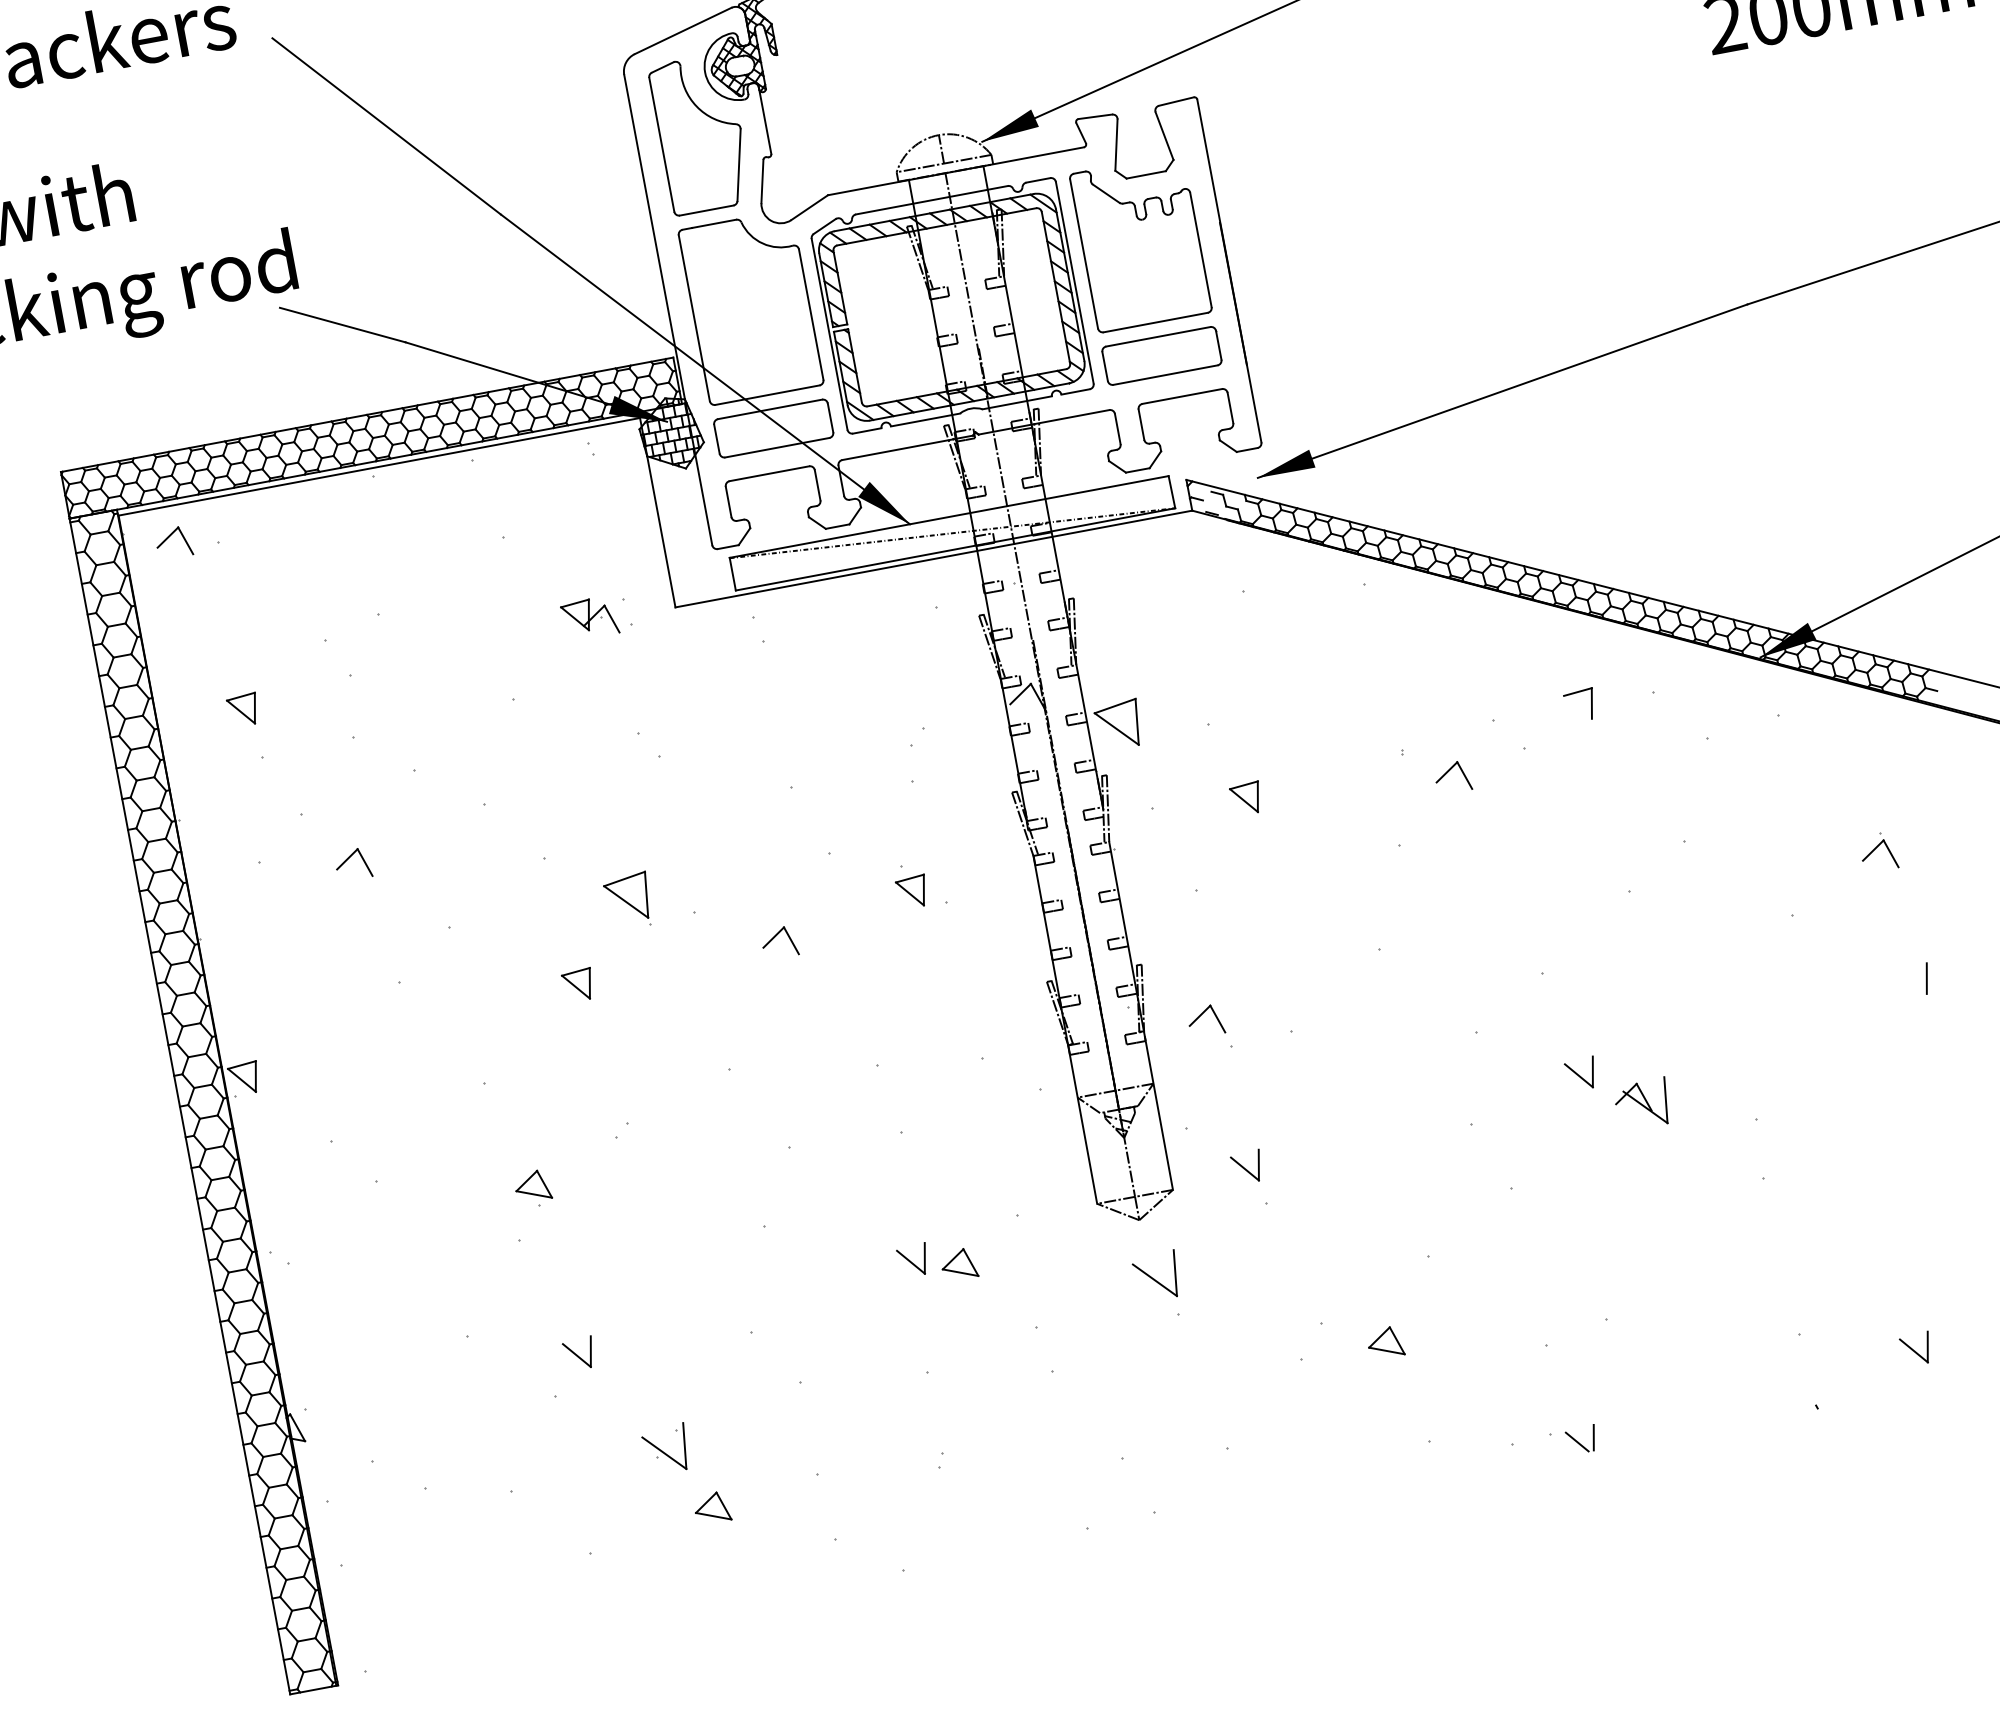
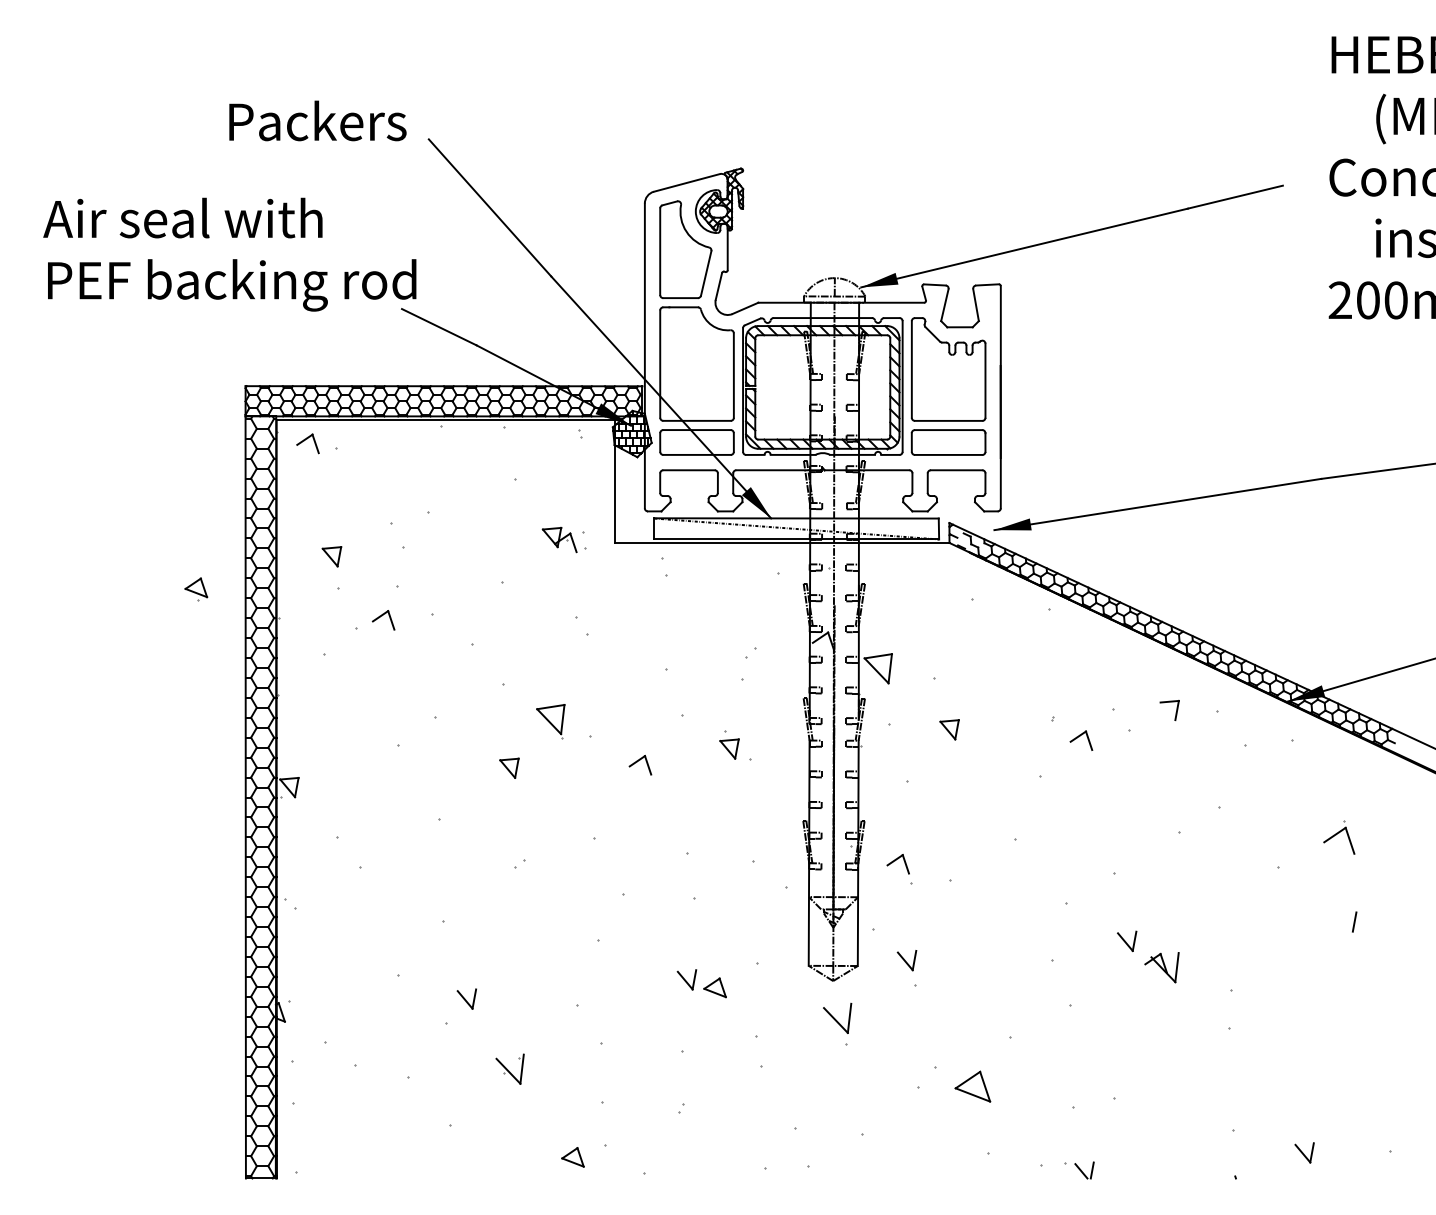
part: (1877, 851) -> (1338, 836), size x1.4
part: (353, 865) -> (383, 620), moved
part: (533, 1188) -> (196, 589), moved
part: (1384, 1342) -> (972, 1086), size x1.6
part: (711, 1508) -> (572, 1157), moved

